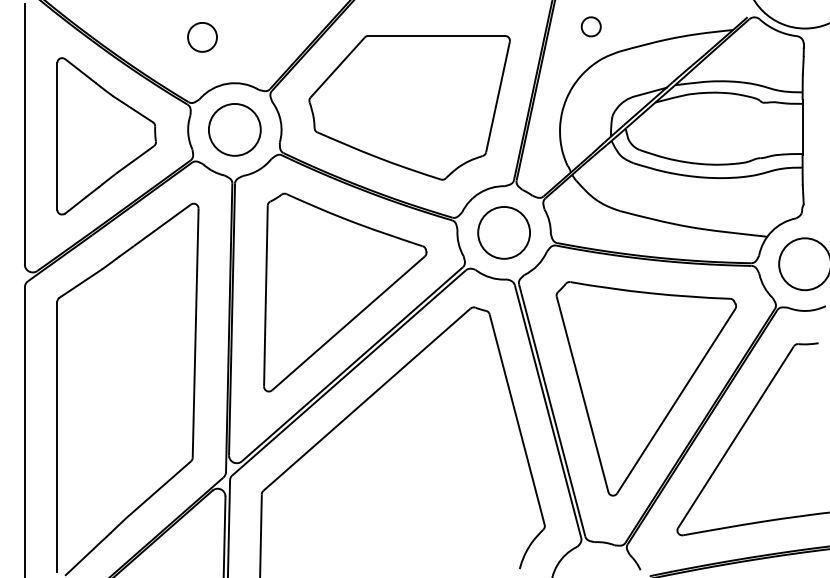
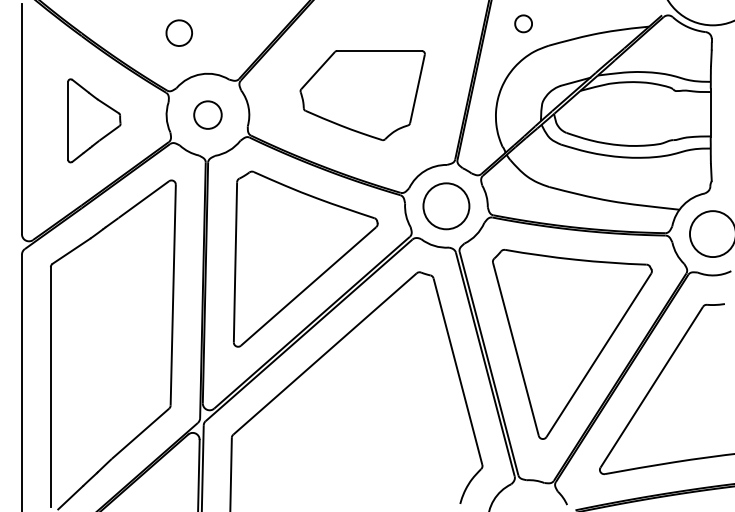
part: (409, 107) -> (362, 95), size x0.7
circle: (234, 129) -> (207, 114), size x0.6
part: (106, 136) -> (94, 120), size x0.6

